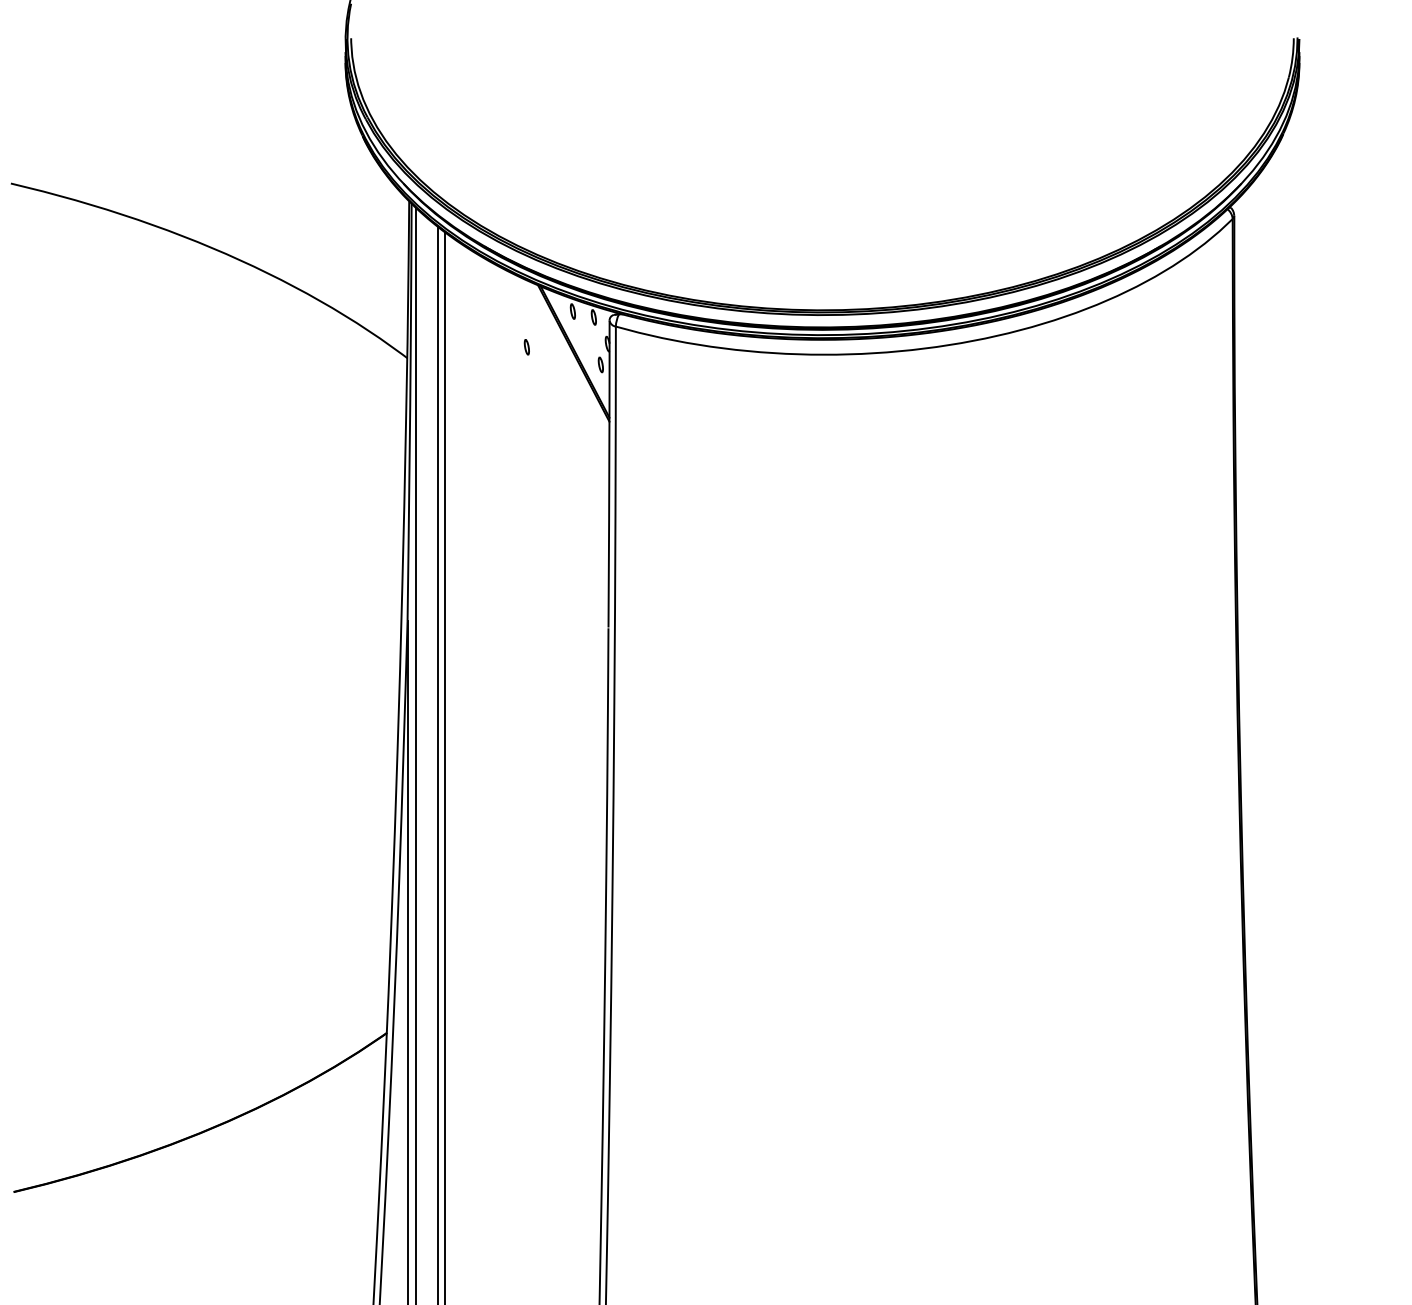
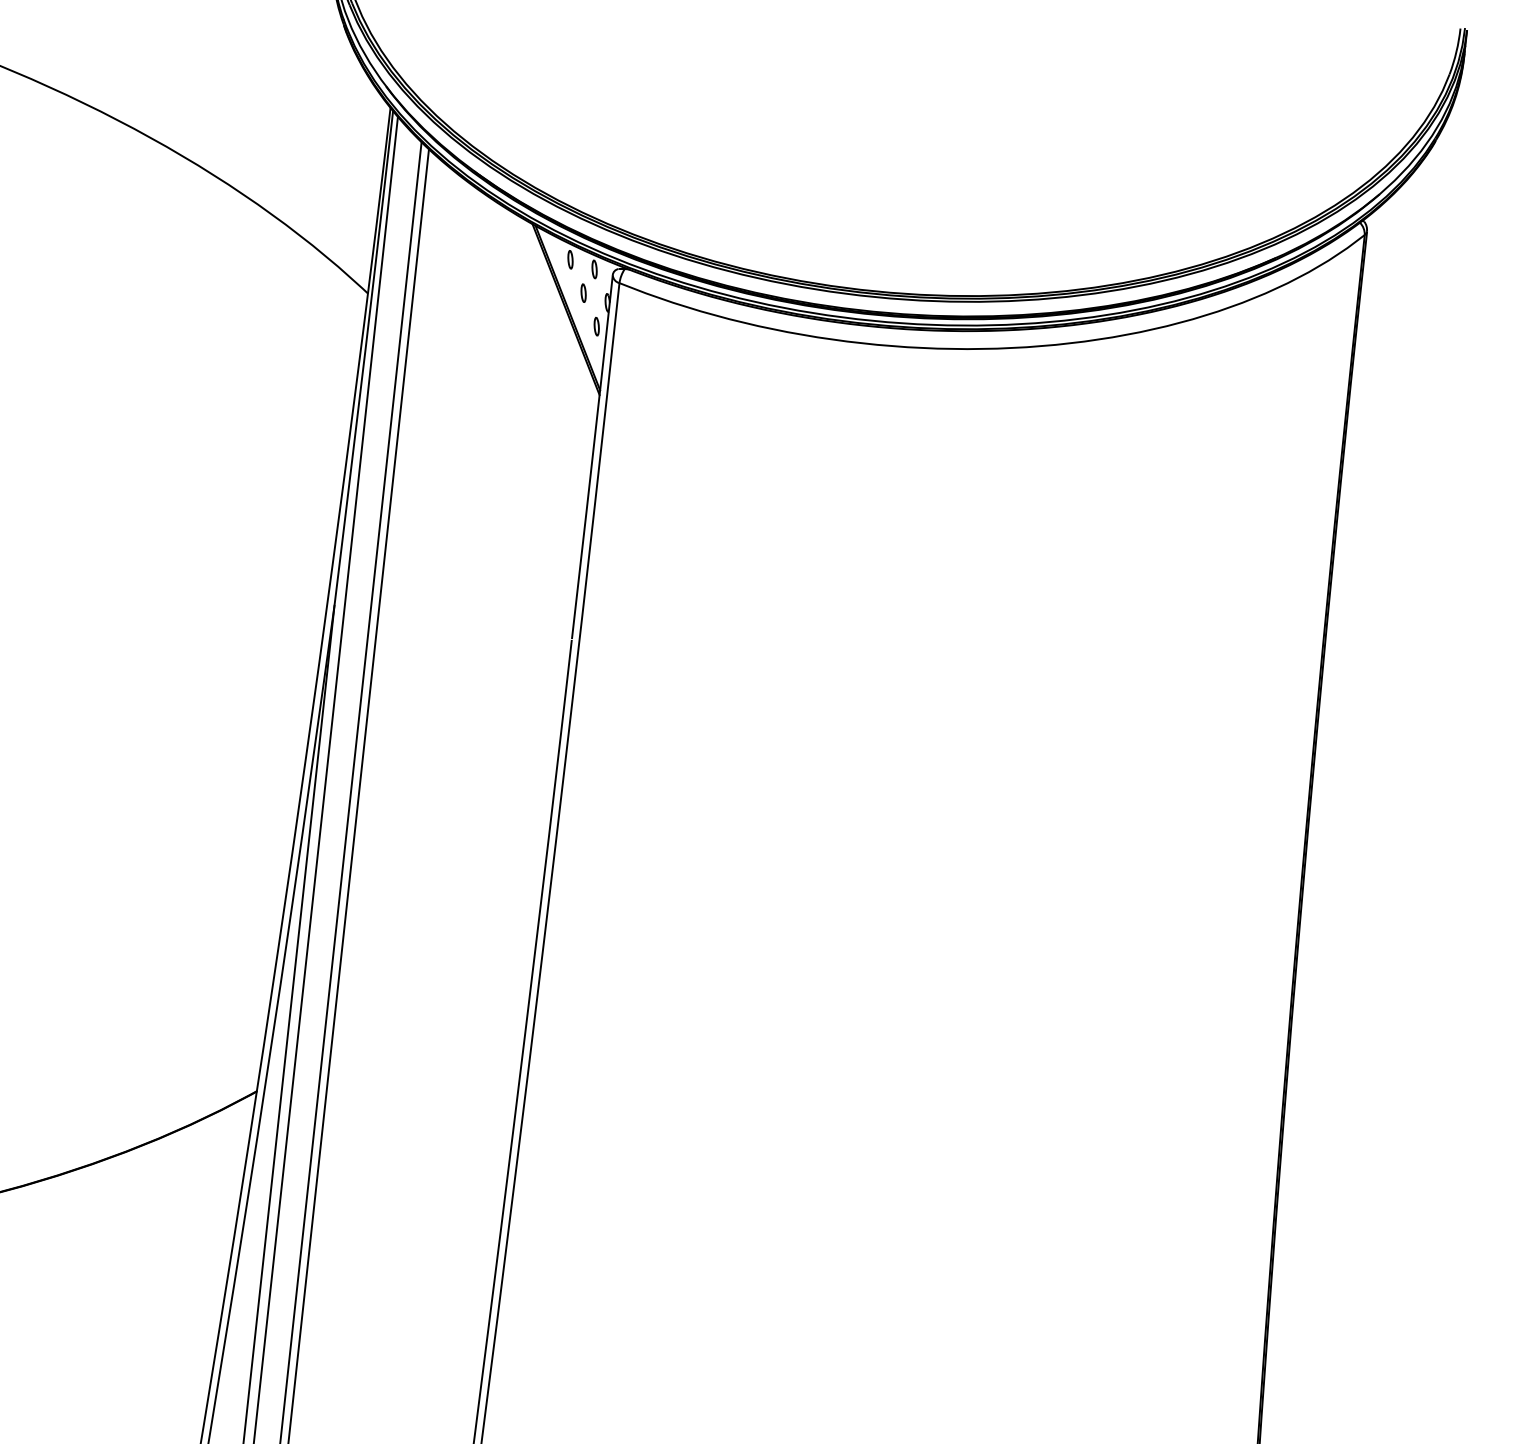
part: (526, 347) -> (583, 293), moved

